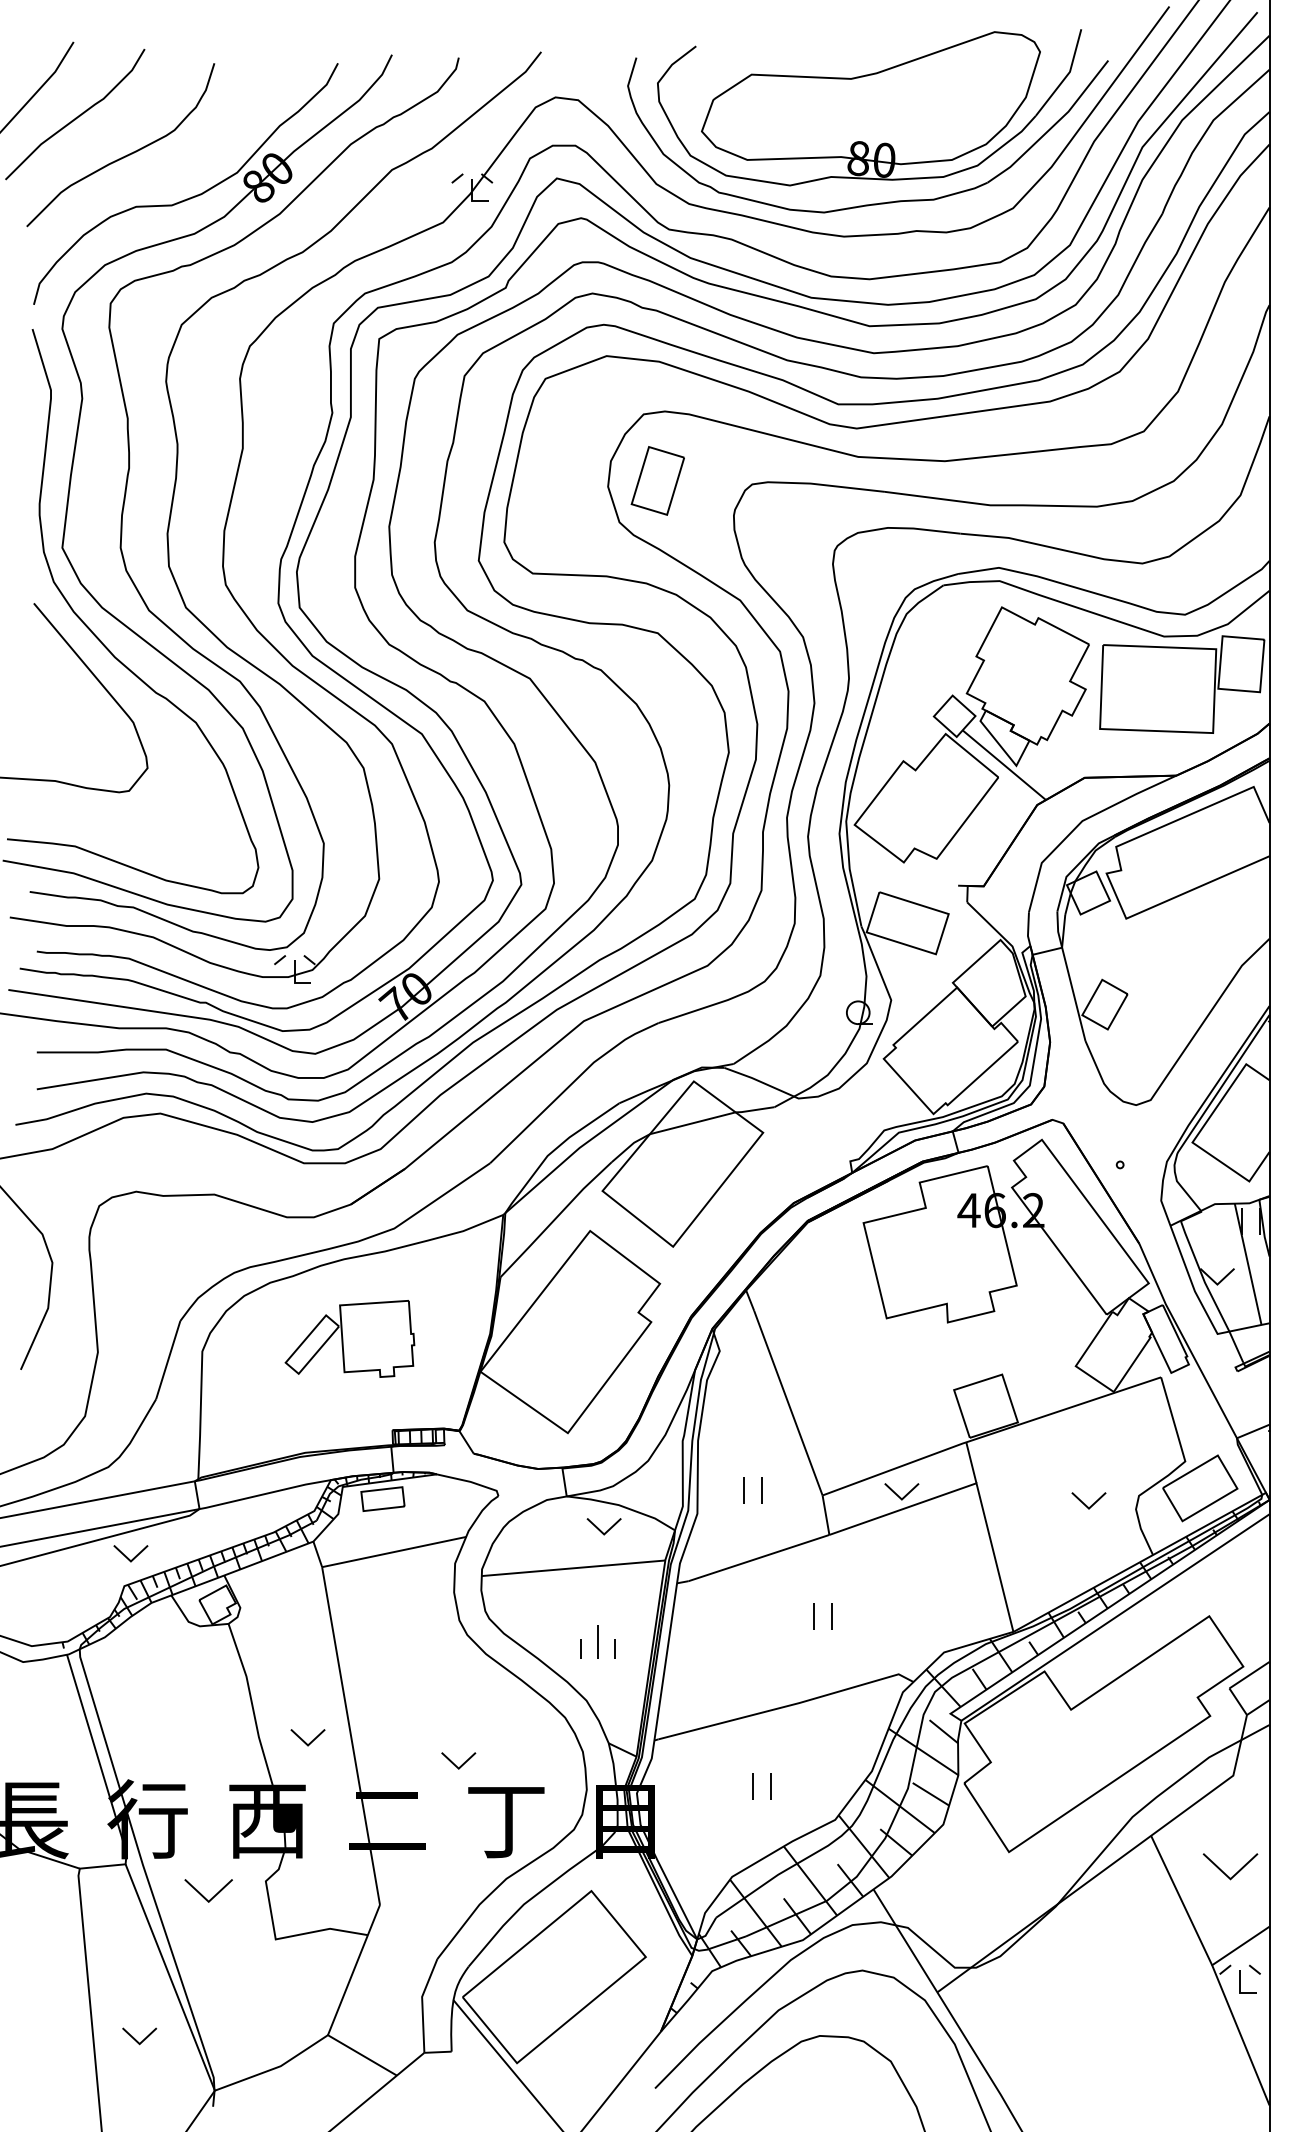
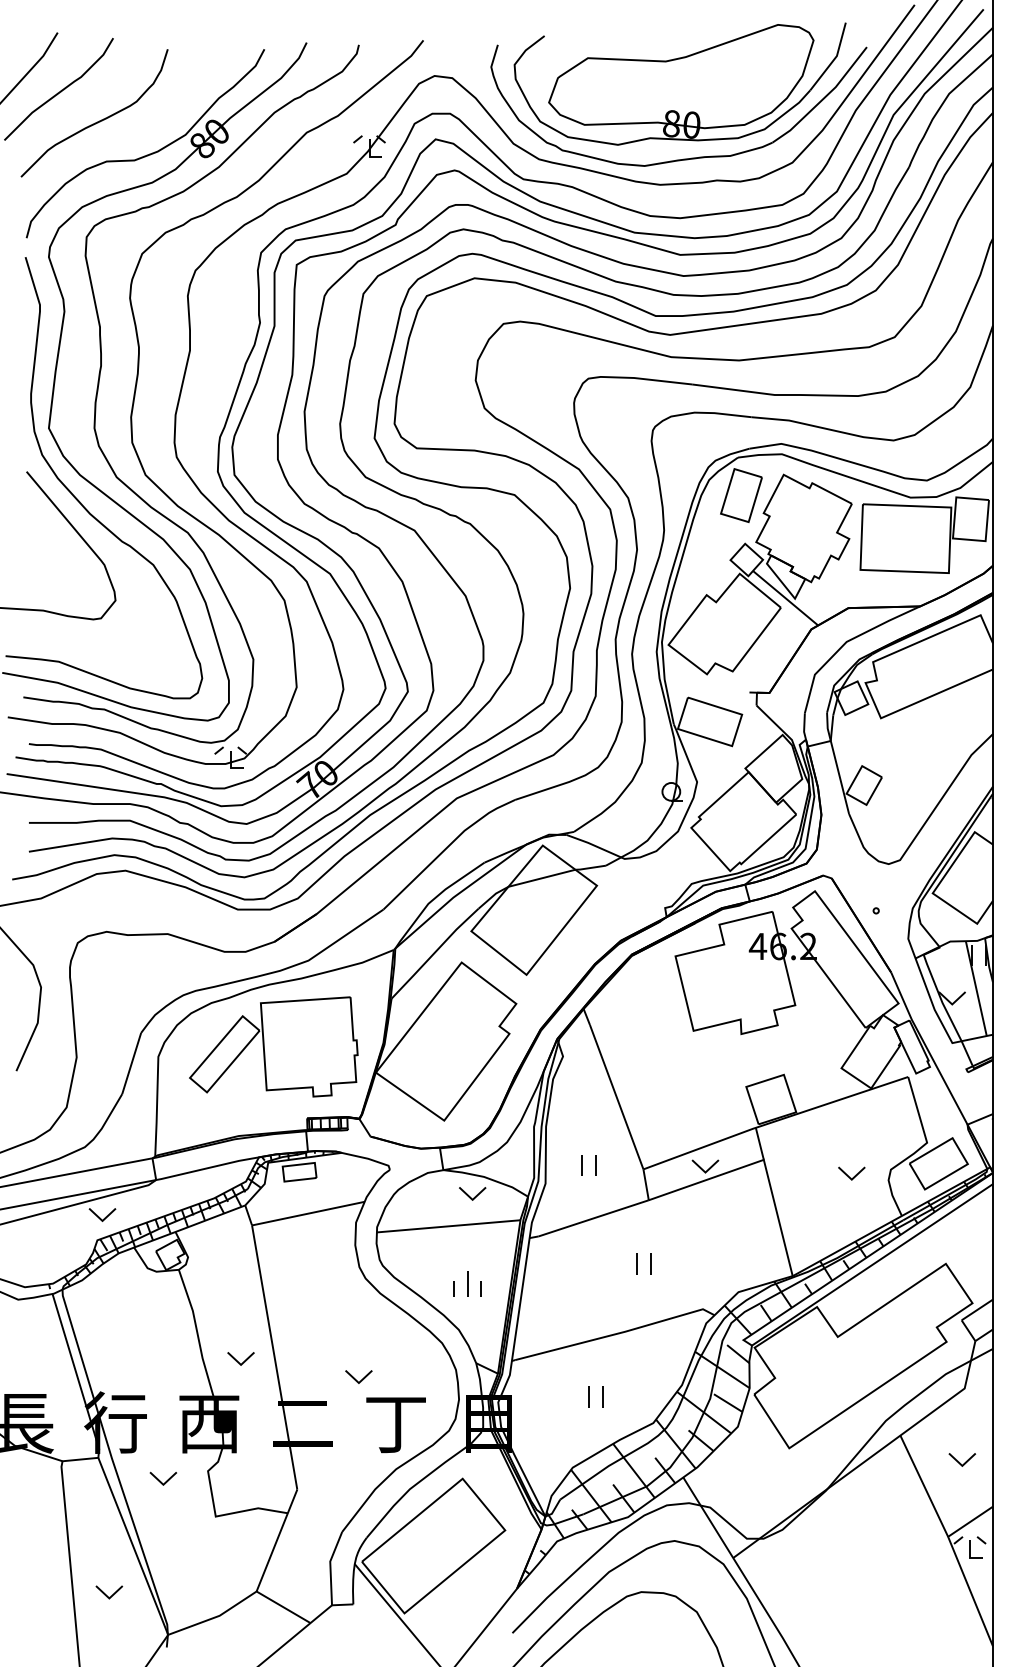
part: (657, 480) -> (741, 495), moved
part: (349, 1338) -> (273, 1046), size x1.67
part: (1229, 1866) -> (961, 1459), size x0.62
part: (208, 1890) -> (163, 1478), size x0.71

